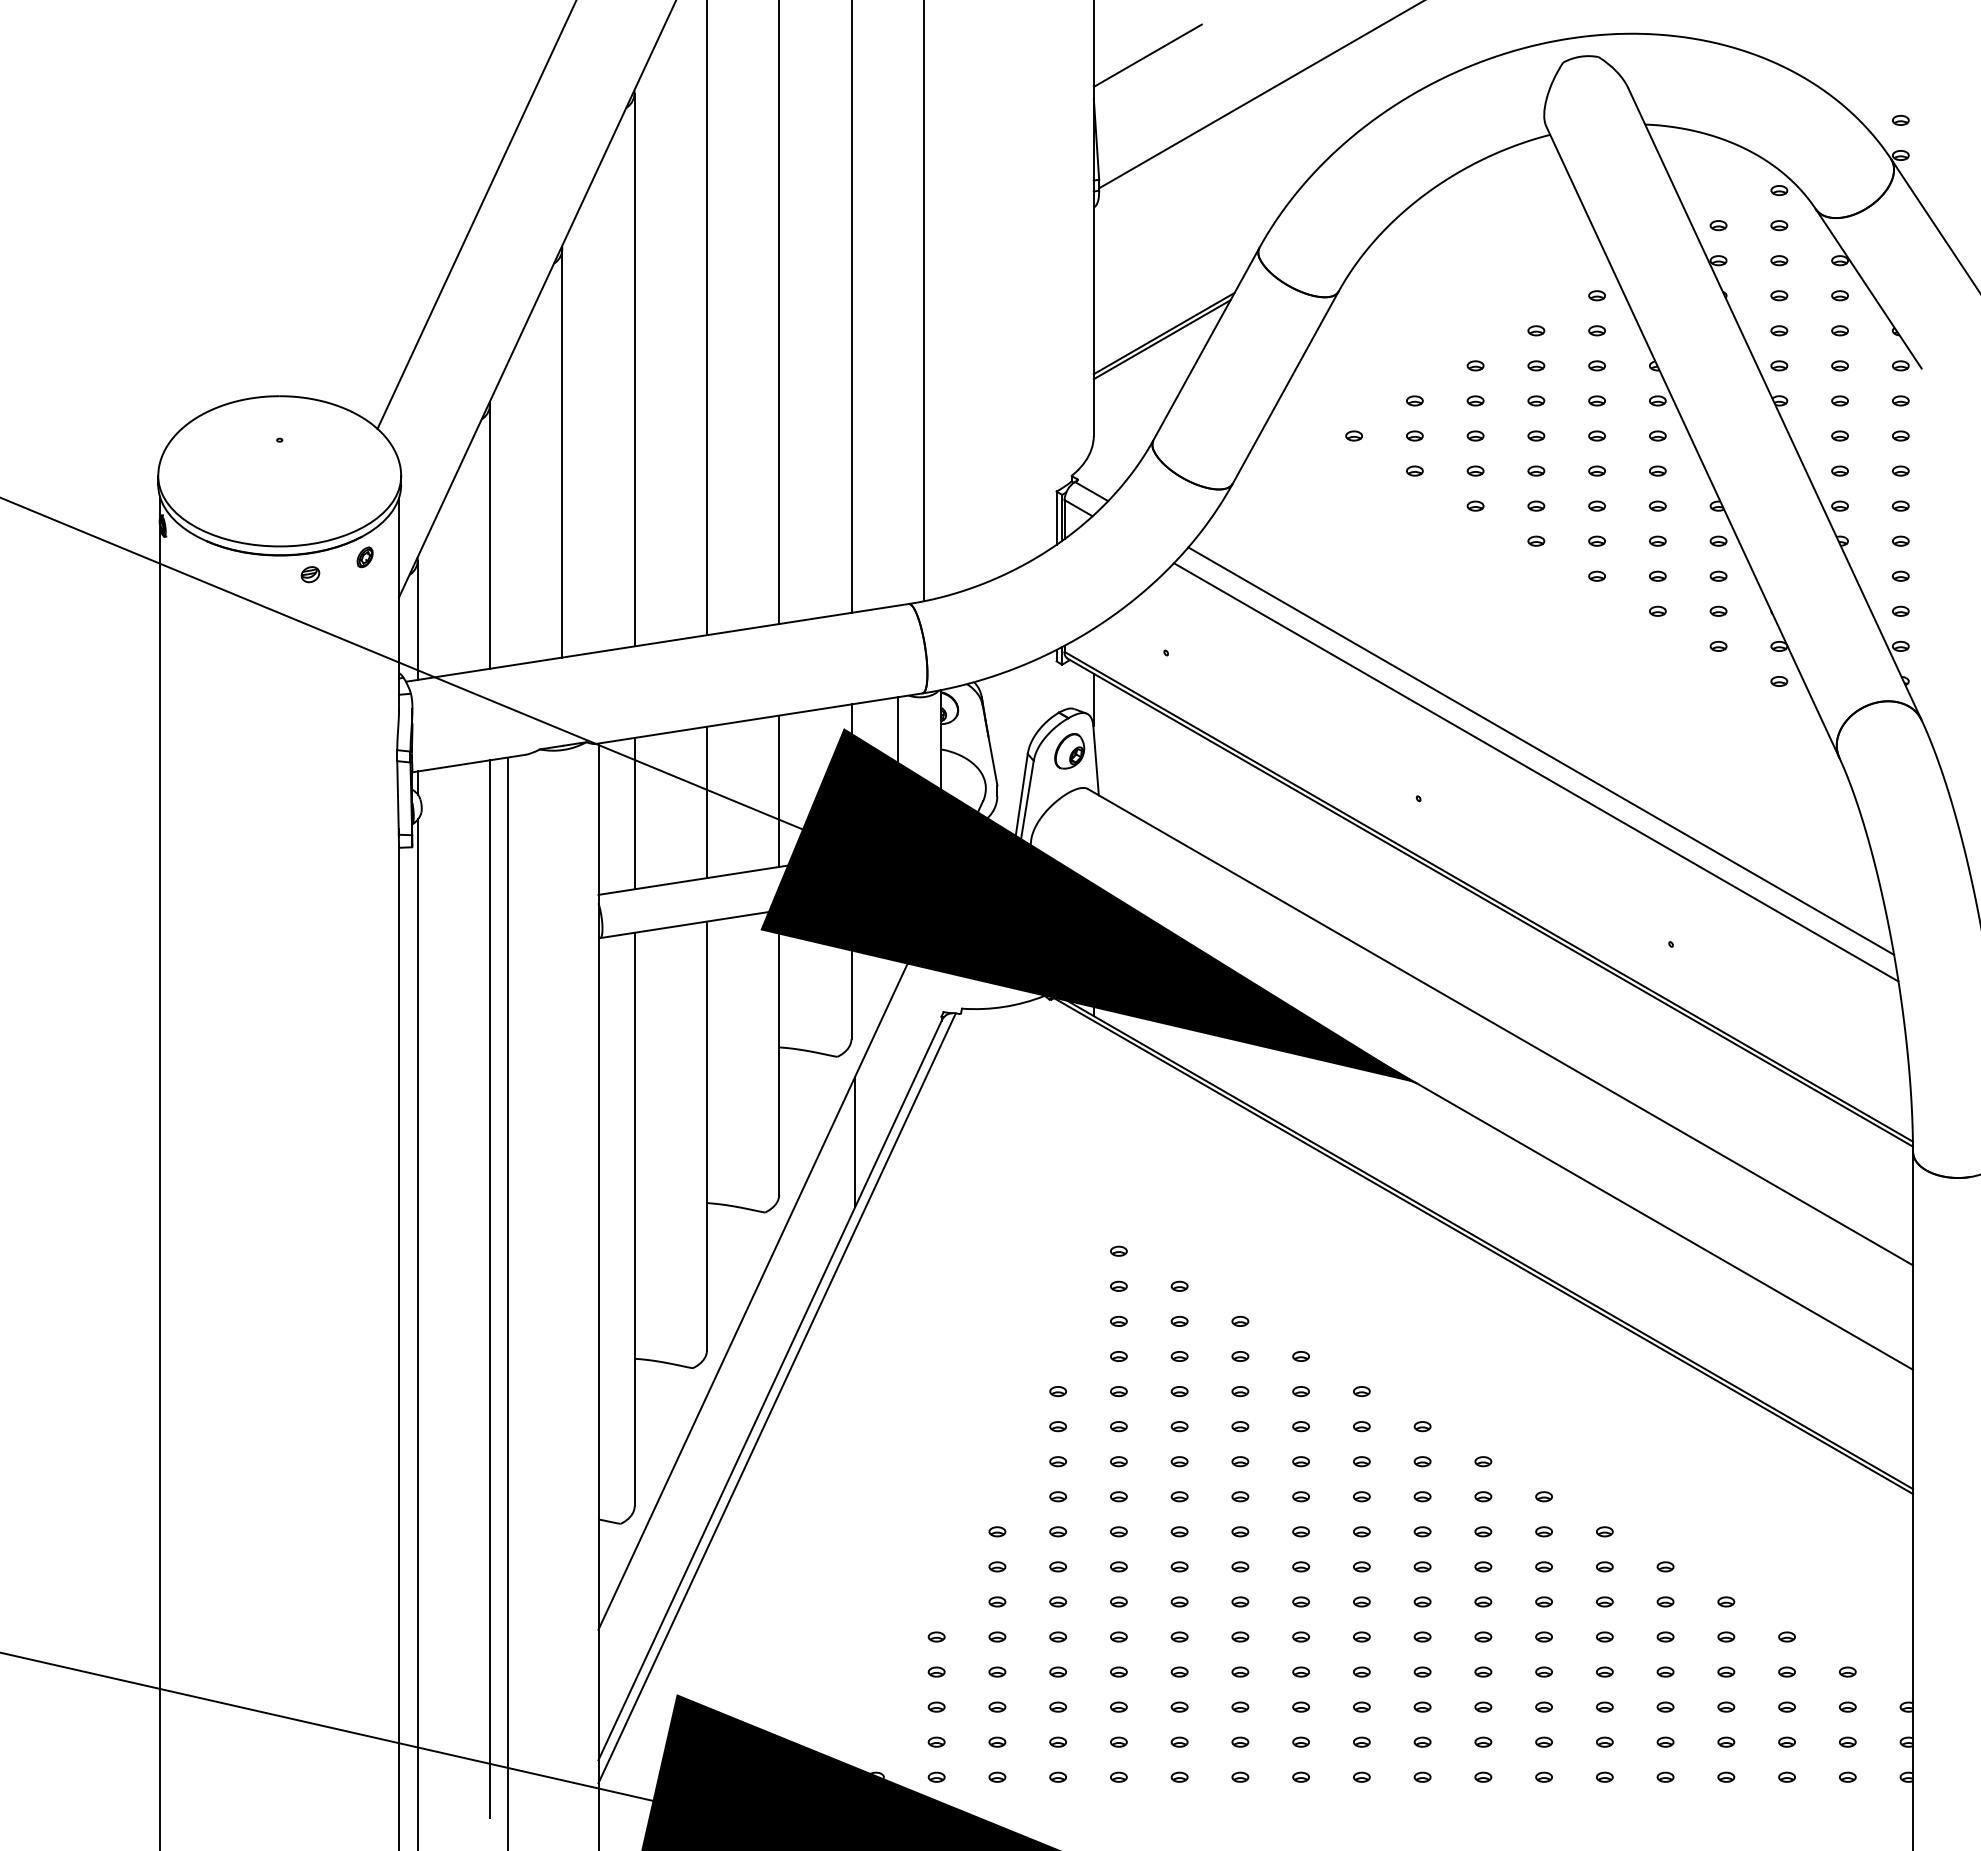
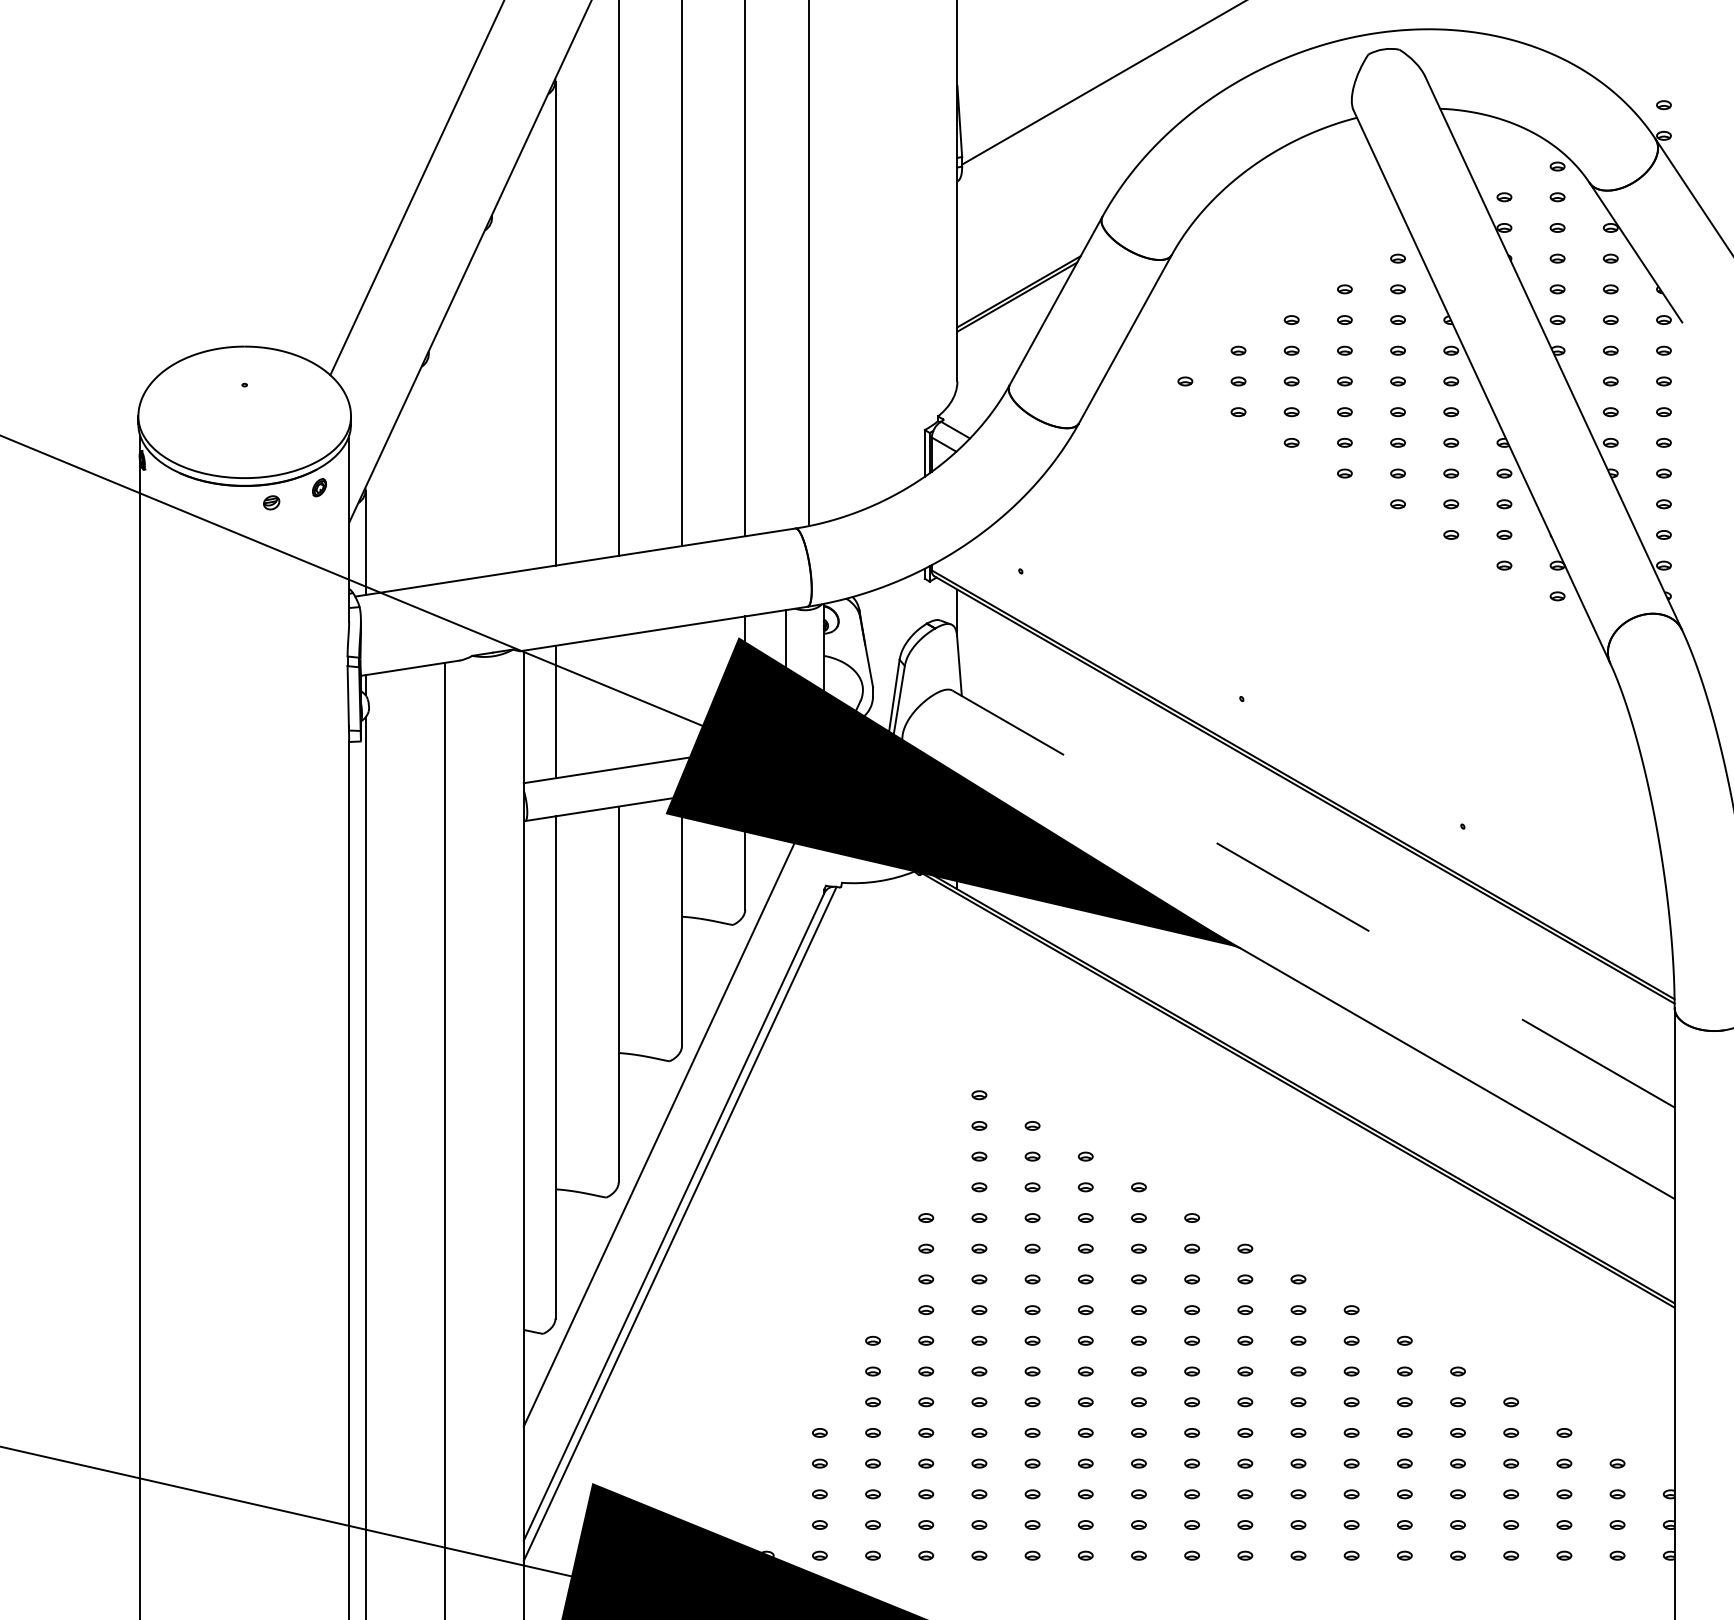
line: (1147, 55) -> (1004, 48), removed
line: (562, 453) -> (492, 396), removed
line: (490, 536) -> (429, 469), removed
line: (1541, 750) -> (1349, 656), removed
part: (1069, 751) -> (936, 657), removed
line: (1535, 772) -> (1344, 676), removed
line: (779, 790) -> (682, 691), removed
line: (706, 802) -> (618, 702), removed
line: (1500, 1027) -> (1313, 899), solid -> dashed
line: (855, 1141) -> (748, 999), removed
line: (490, 1288) -> (429, 1127), removed

